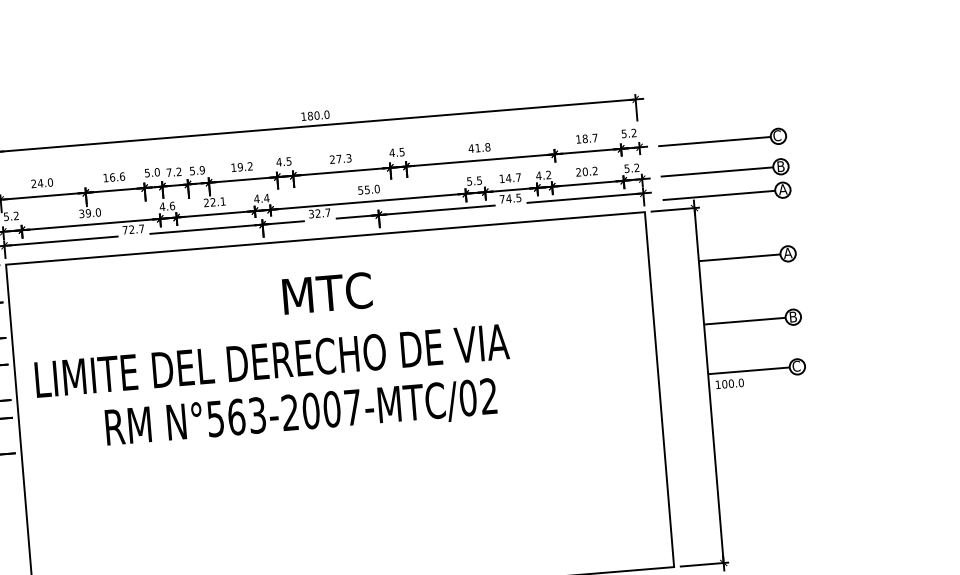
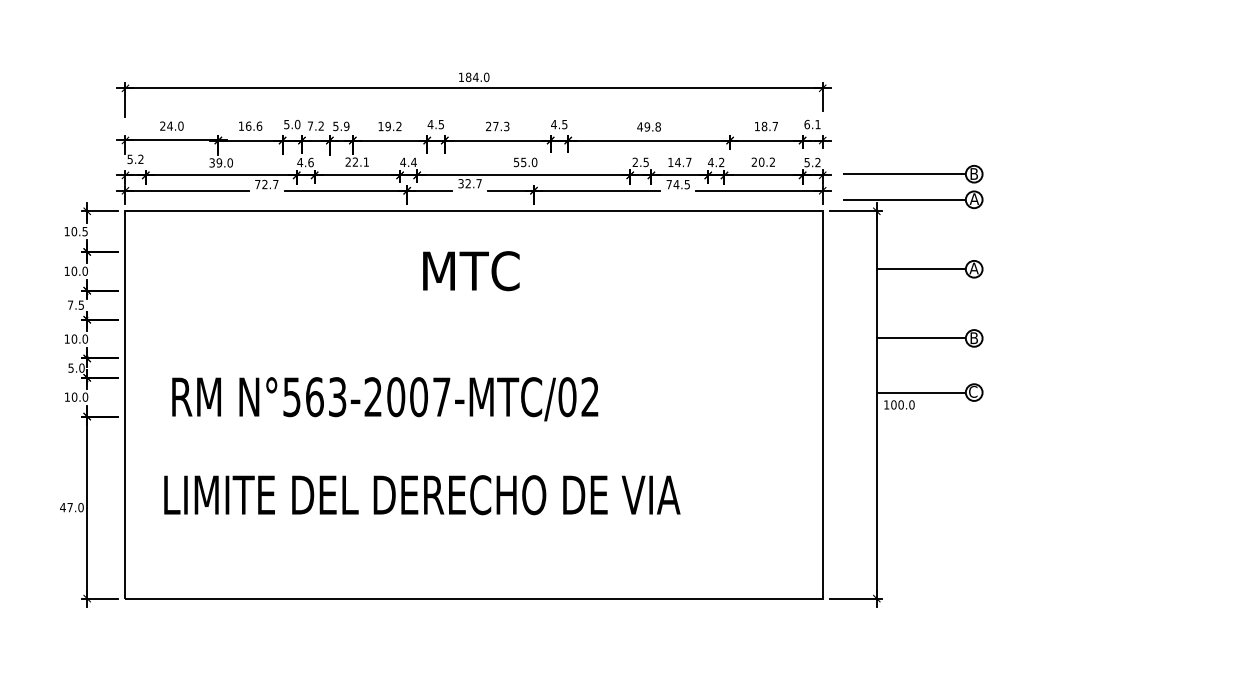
text: (316, 115) -> (475, 77), 180.0 -> 184.0
text: (629, 133) -> (812, 124), 5.2 -> 6.1
part: (722, 140) -> (913, 140), removed
text: (478, 147) -> (647, 126), 41.8 -> 49.8
text: (468, 181) -> (634, 162), 5.5 -> 2.5
text: (272, 361) -> (422, 495), moved
text: (301, 414) -> (385, 399), moved

